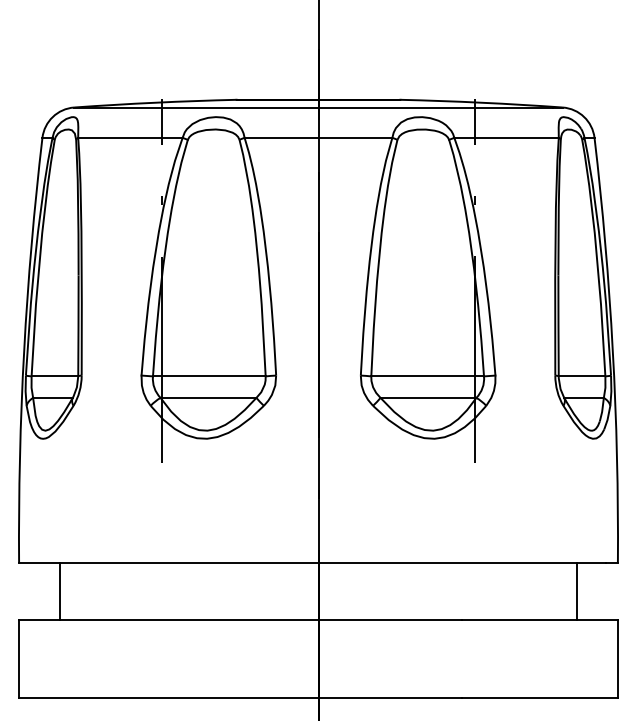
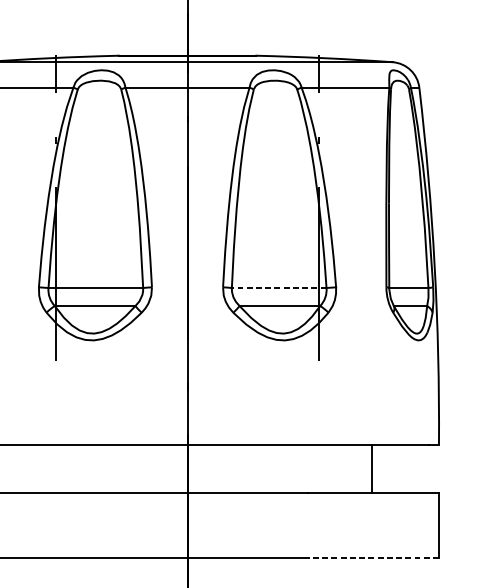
line: (427, 376) -> (279, 288), solid -> dashed
line: (576, 591) -> (371, 468), moved
line: (539, 697) -> (373, 557), solid -> dashed

